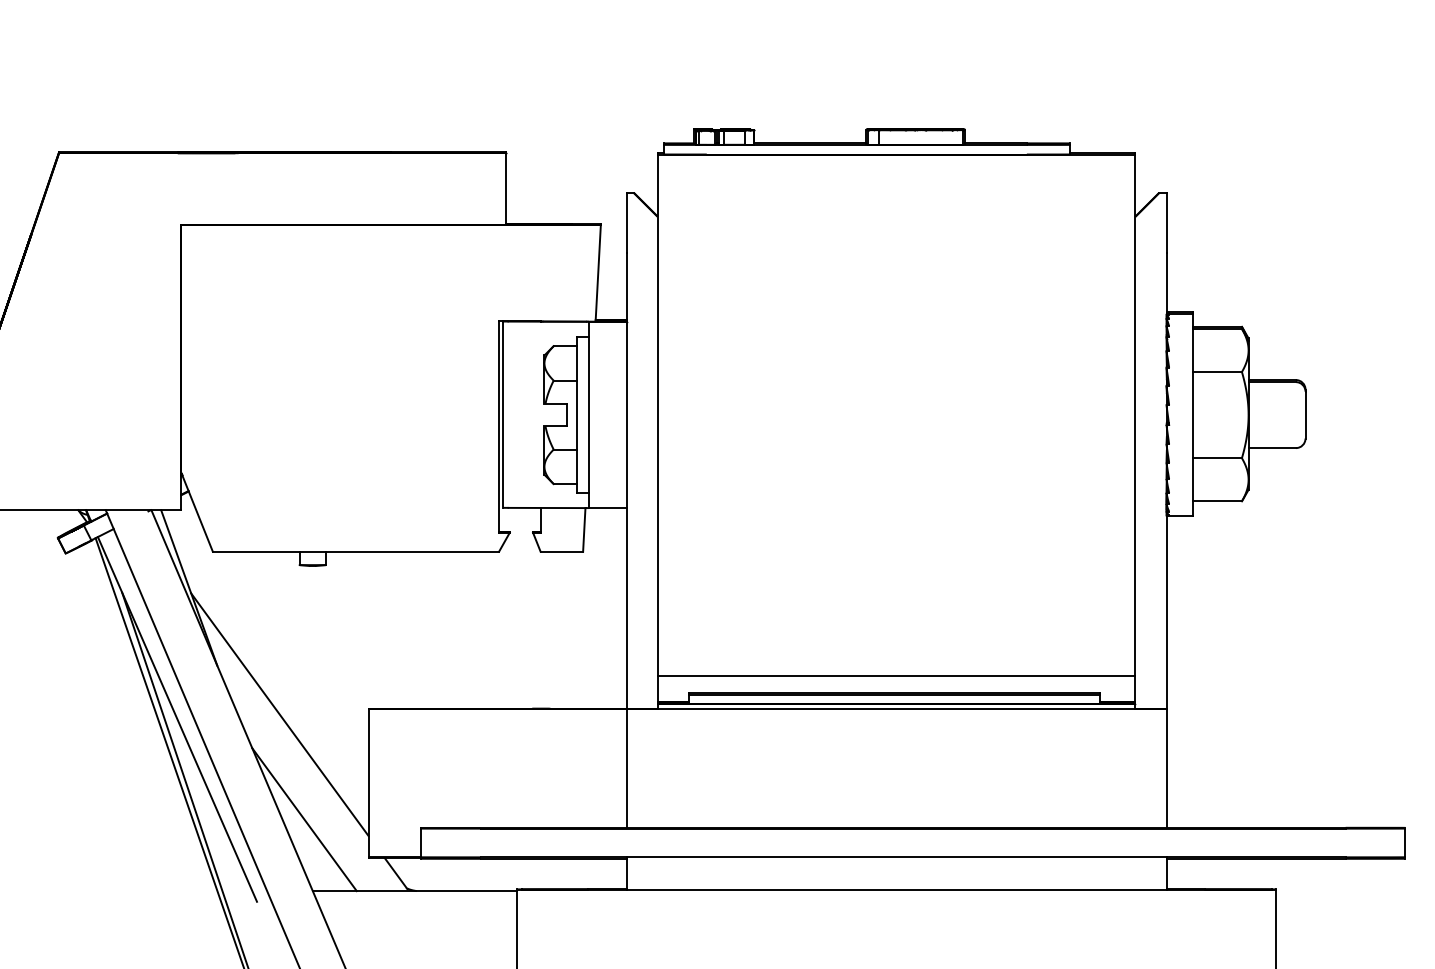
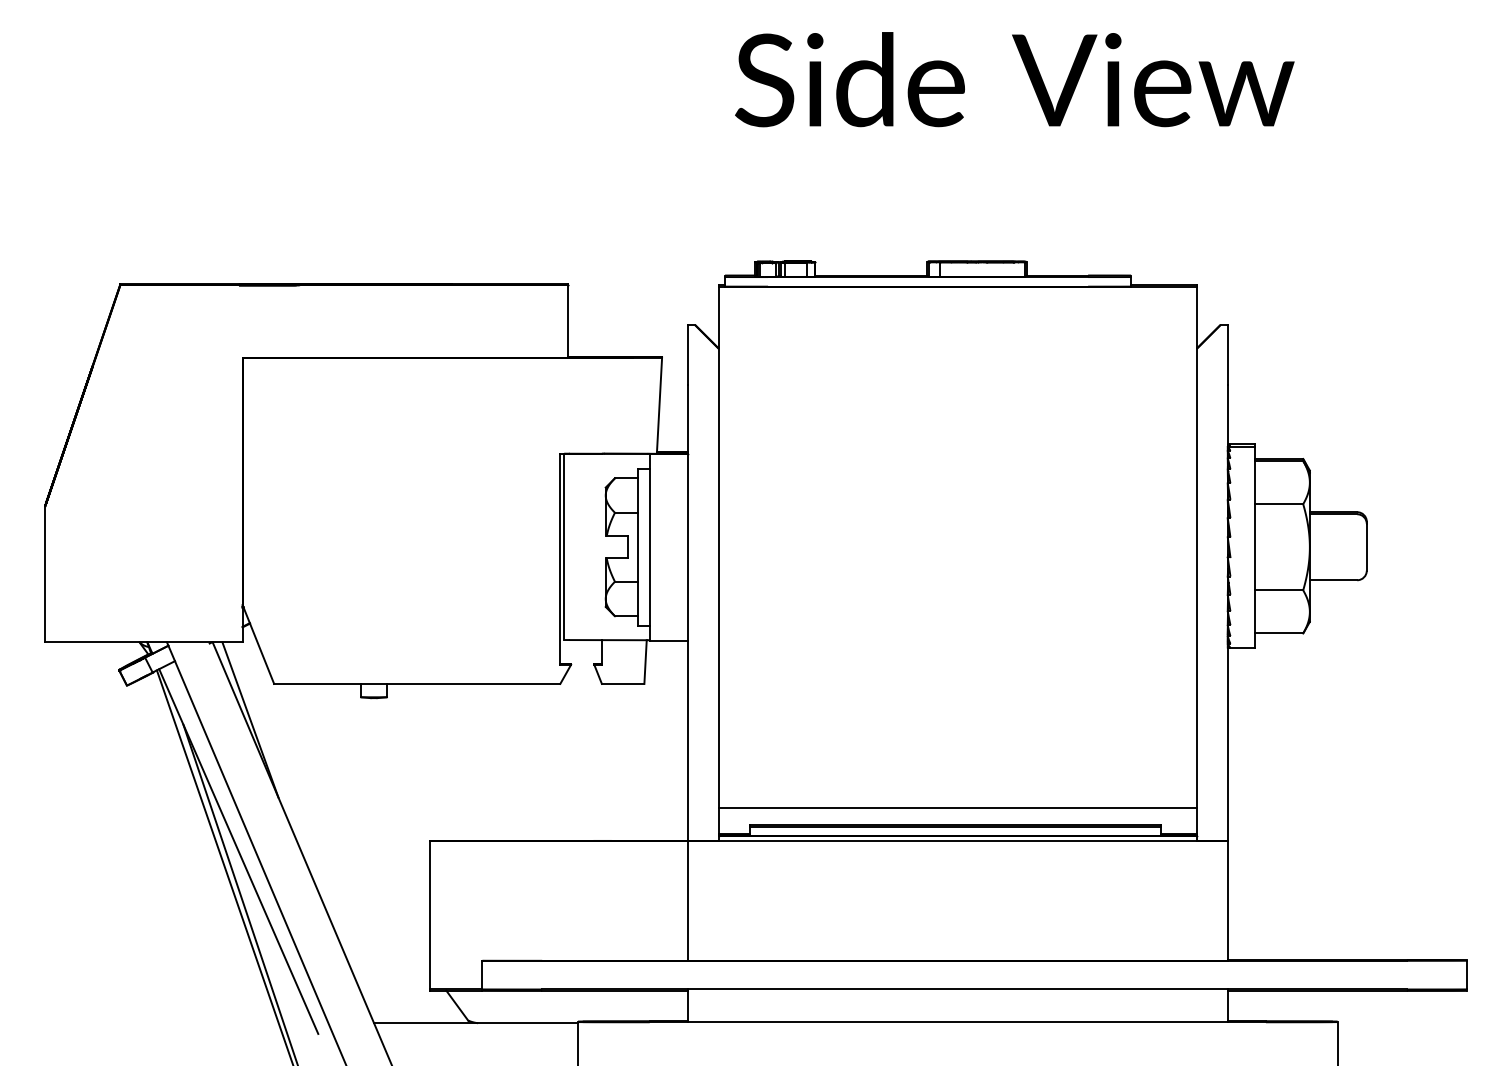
line: (279, 714) -> (340, 846), removed
line: (304, 819) -> (365, 951), removed

